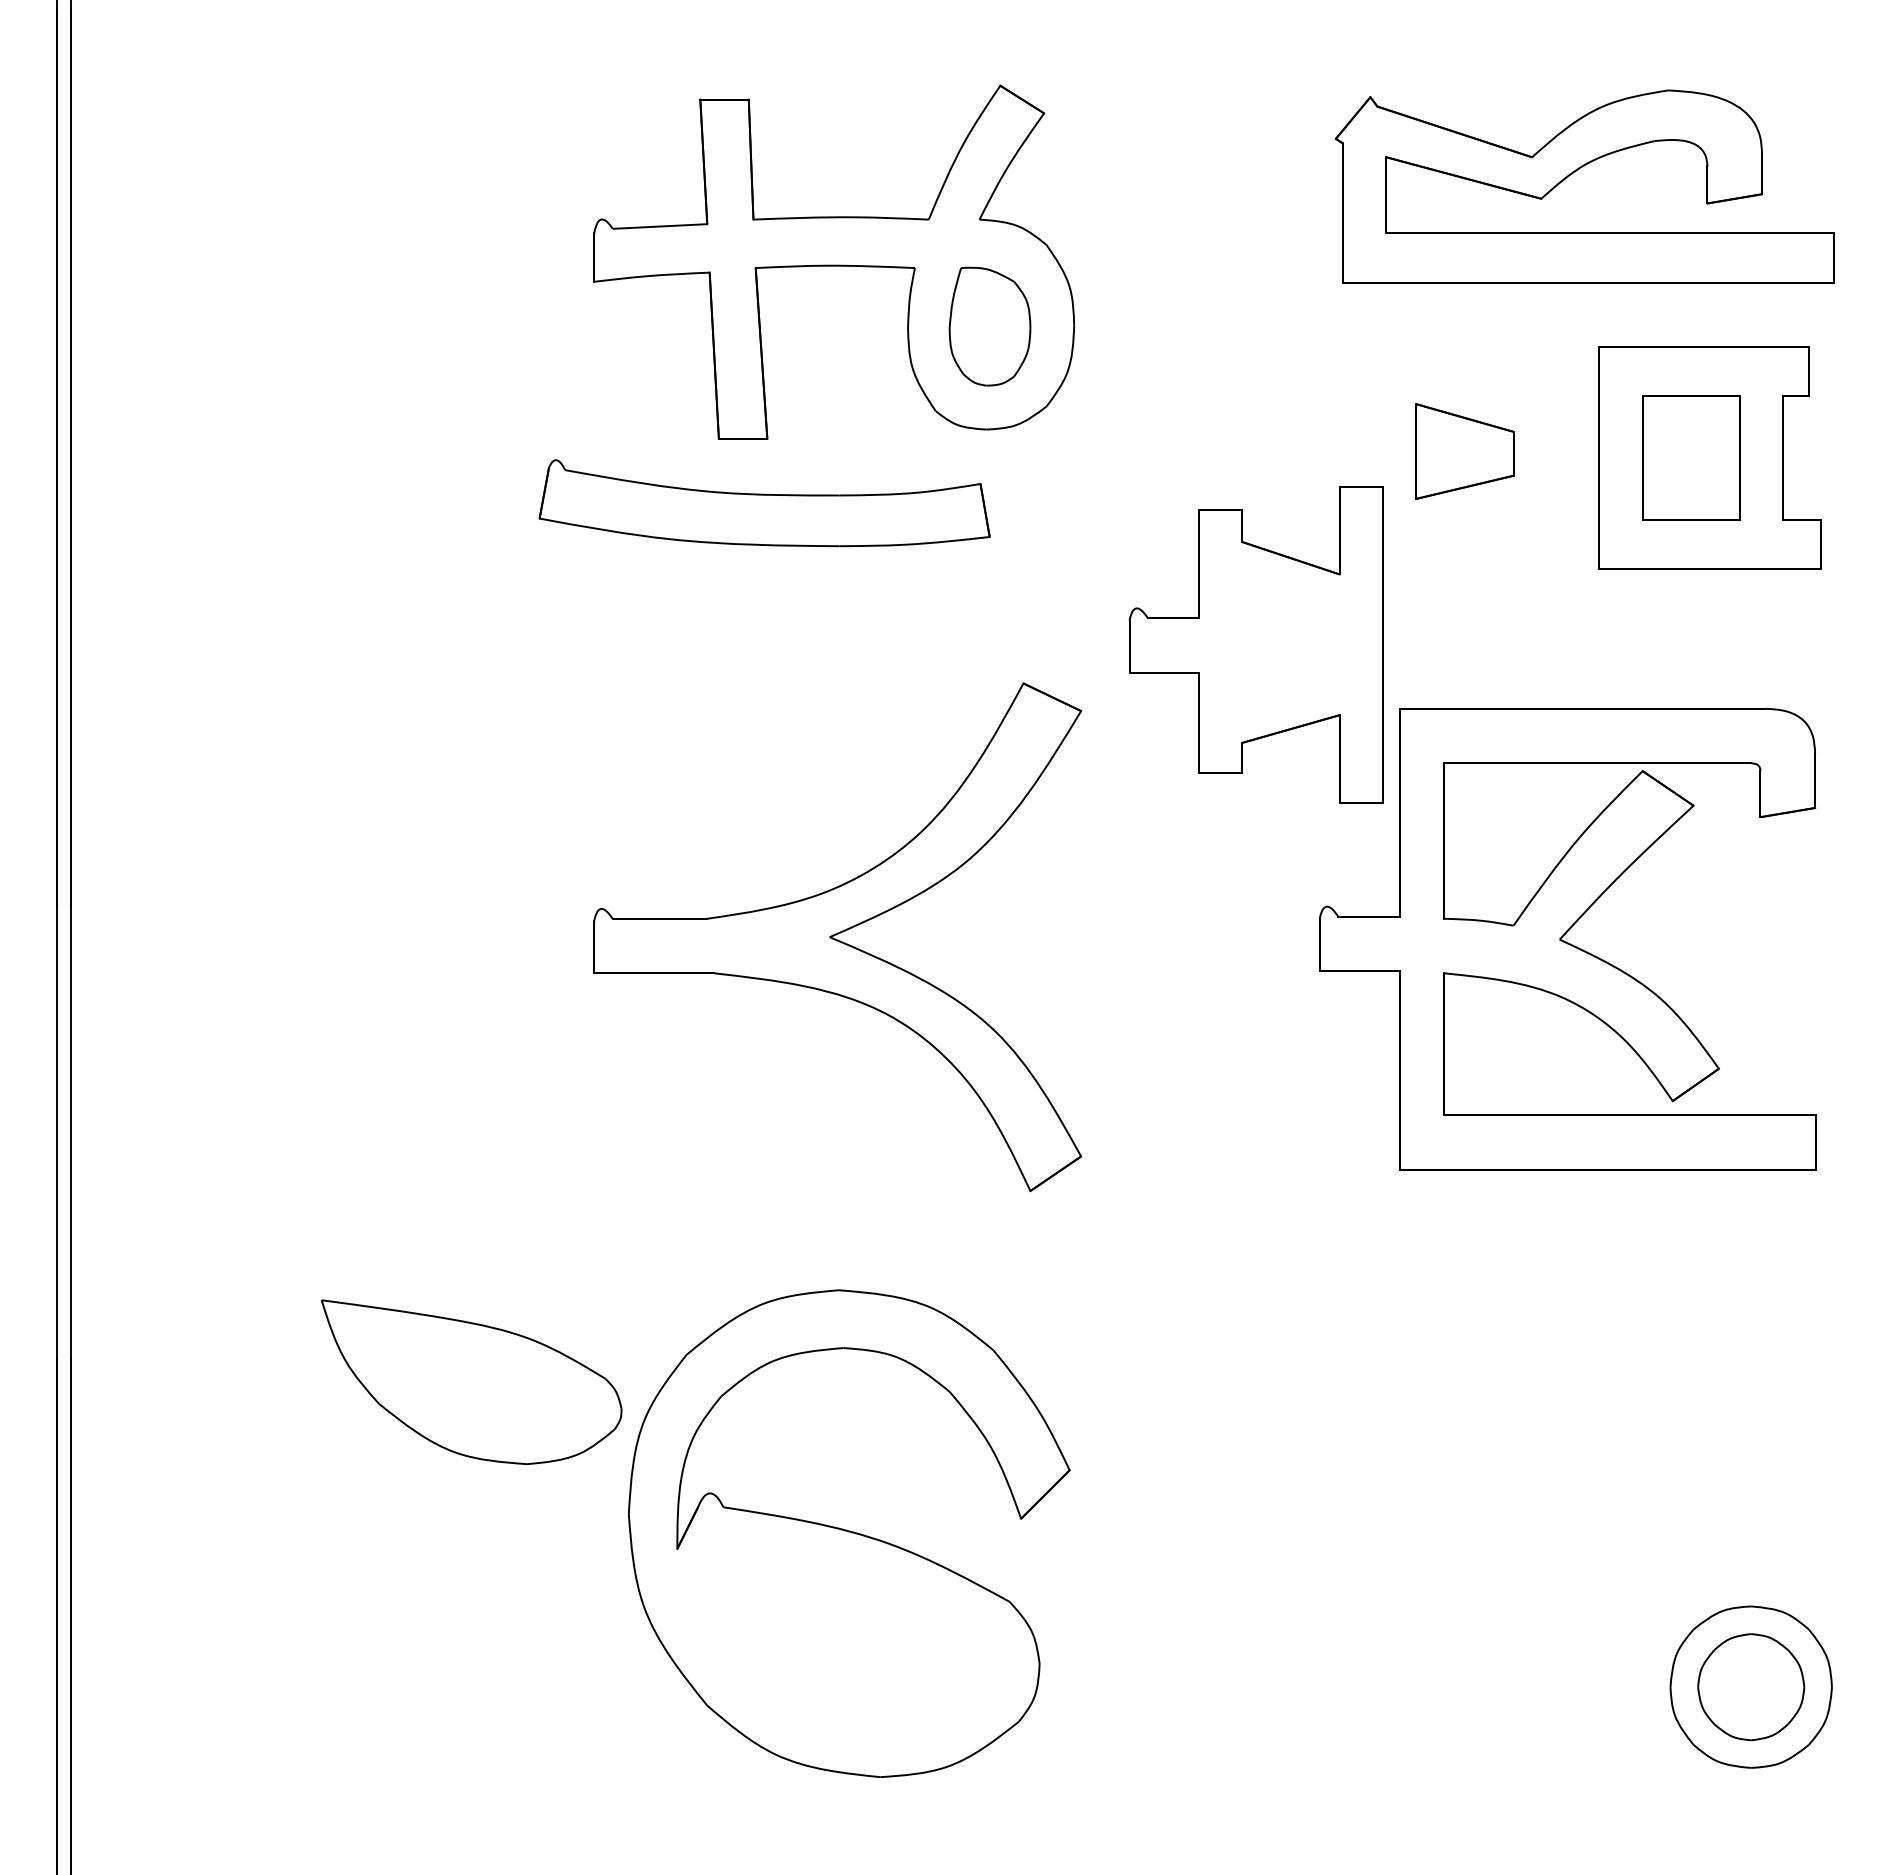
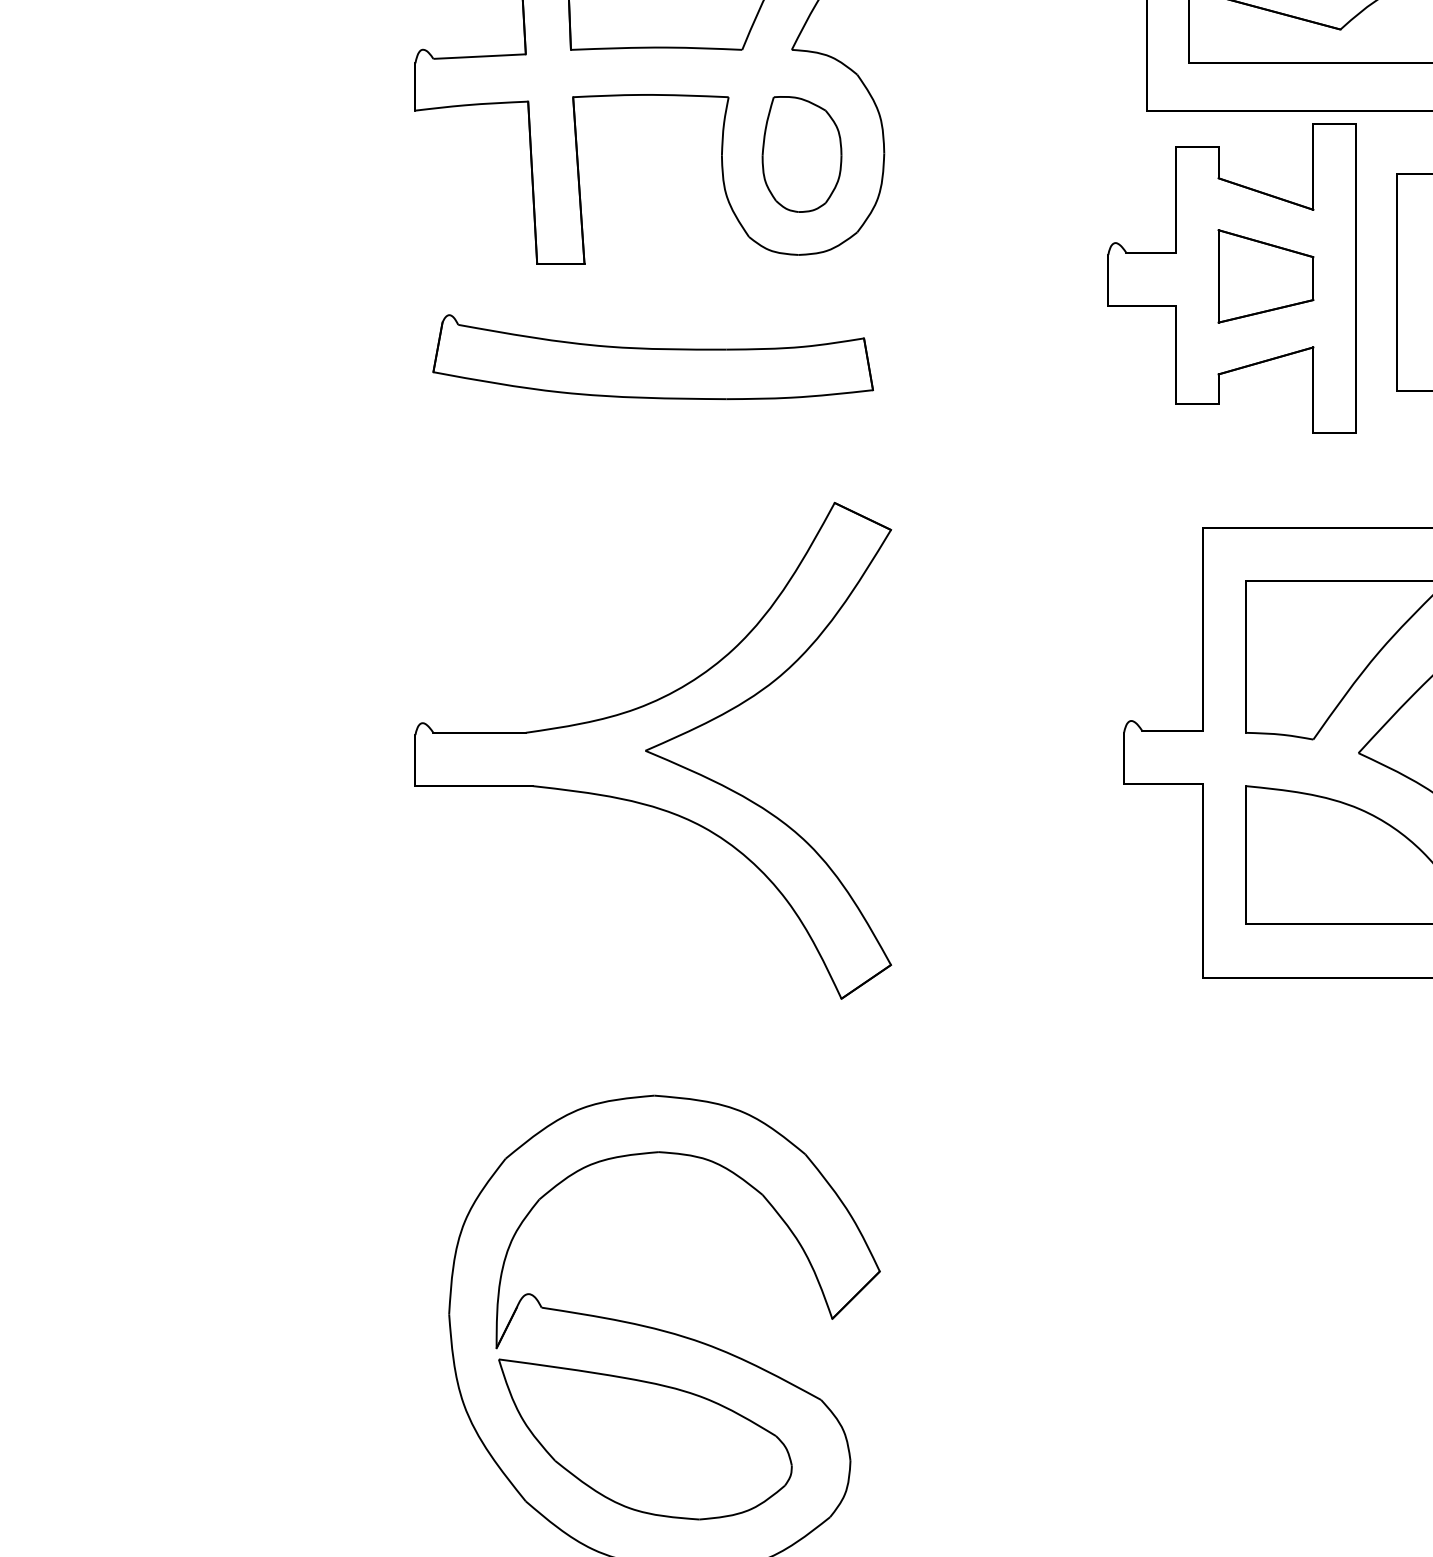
part: (764, 503) -> (653, 357), moved
part: (1255, 644) -> (1231, 278), moved
part: (471, 1381) -> (645, 1438), moved

